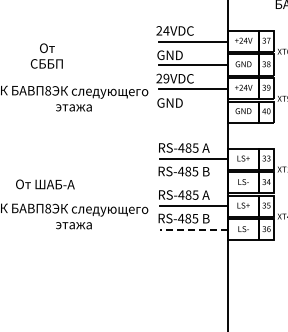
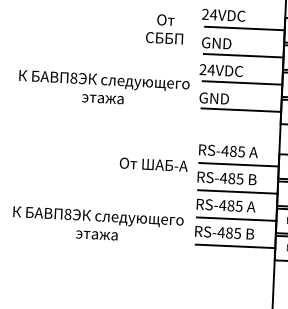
text: (46, 55) -> (164, 28), moved
text: (166, 78) -> (211, 69), 29VDC -> 24VDC
line: (193, 112) -> (240, 110), added
line: (193, 182) -> (237, 191), added
text: (45, 184) -> (153, 164), moved
line: (193, 229) -> (234, 245), dashed -> solid

